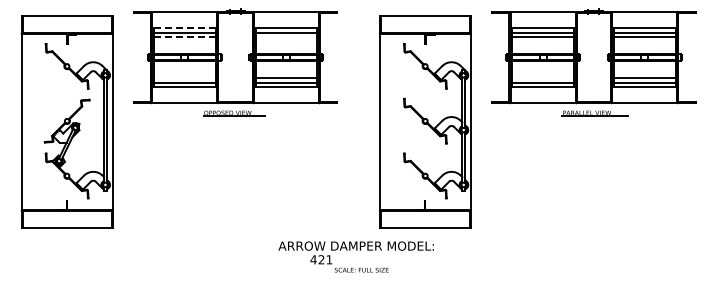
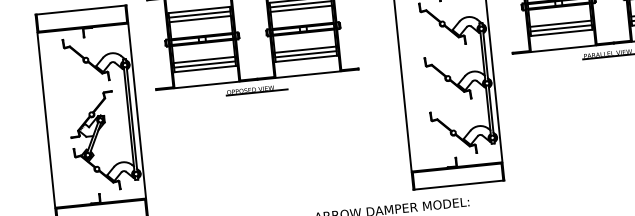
line: (184, 28) -> (199, 10), dashed -> solid
line: (184, 37) -> (199, 19), dashed -> solid
line: (286, 37) -> (301, 9), added
line: (184, 78) -> (204, 60), added
line: (542, 78) -> (560, 24), added

